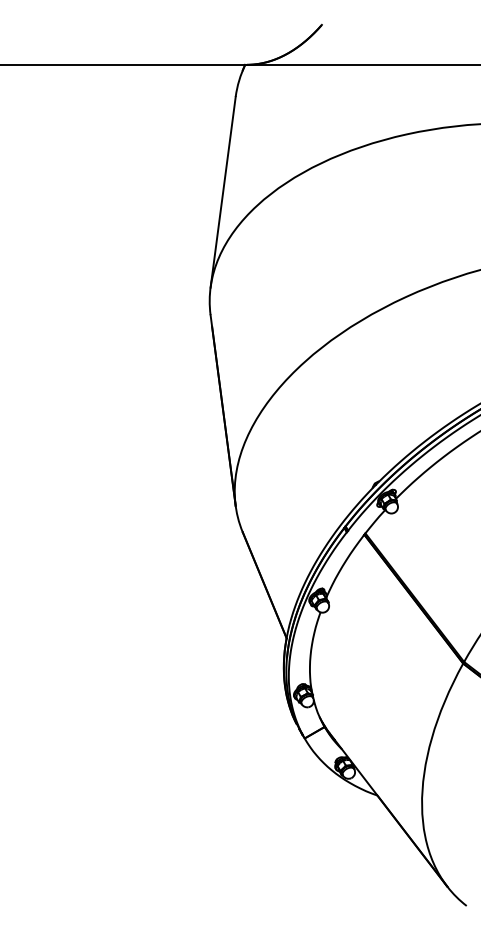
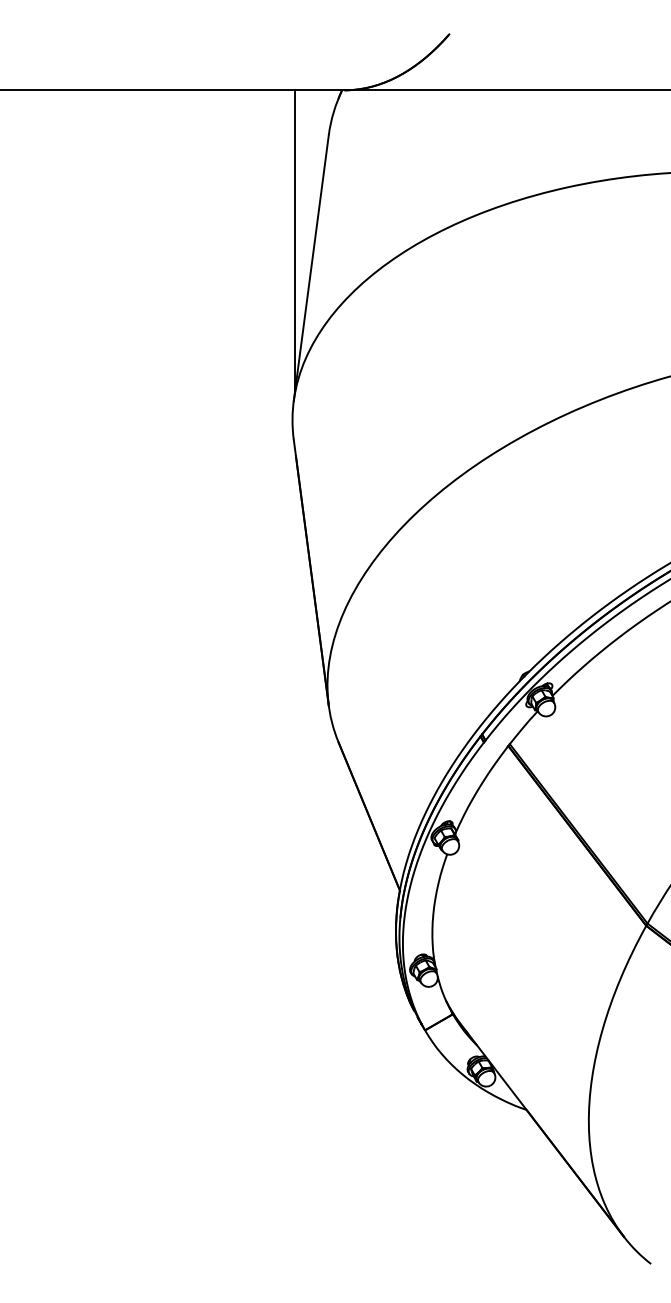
line: (211, 172) -> (295, 240), added

